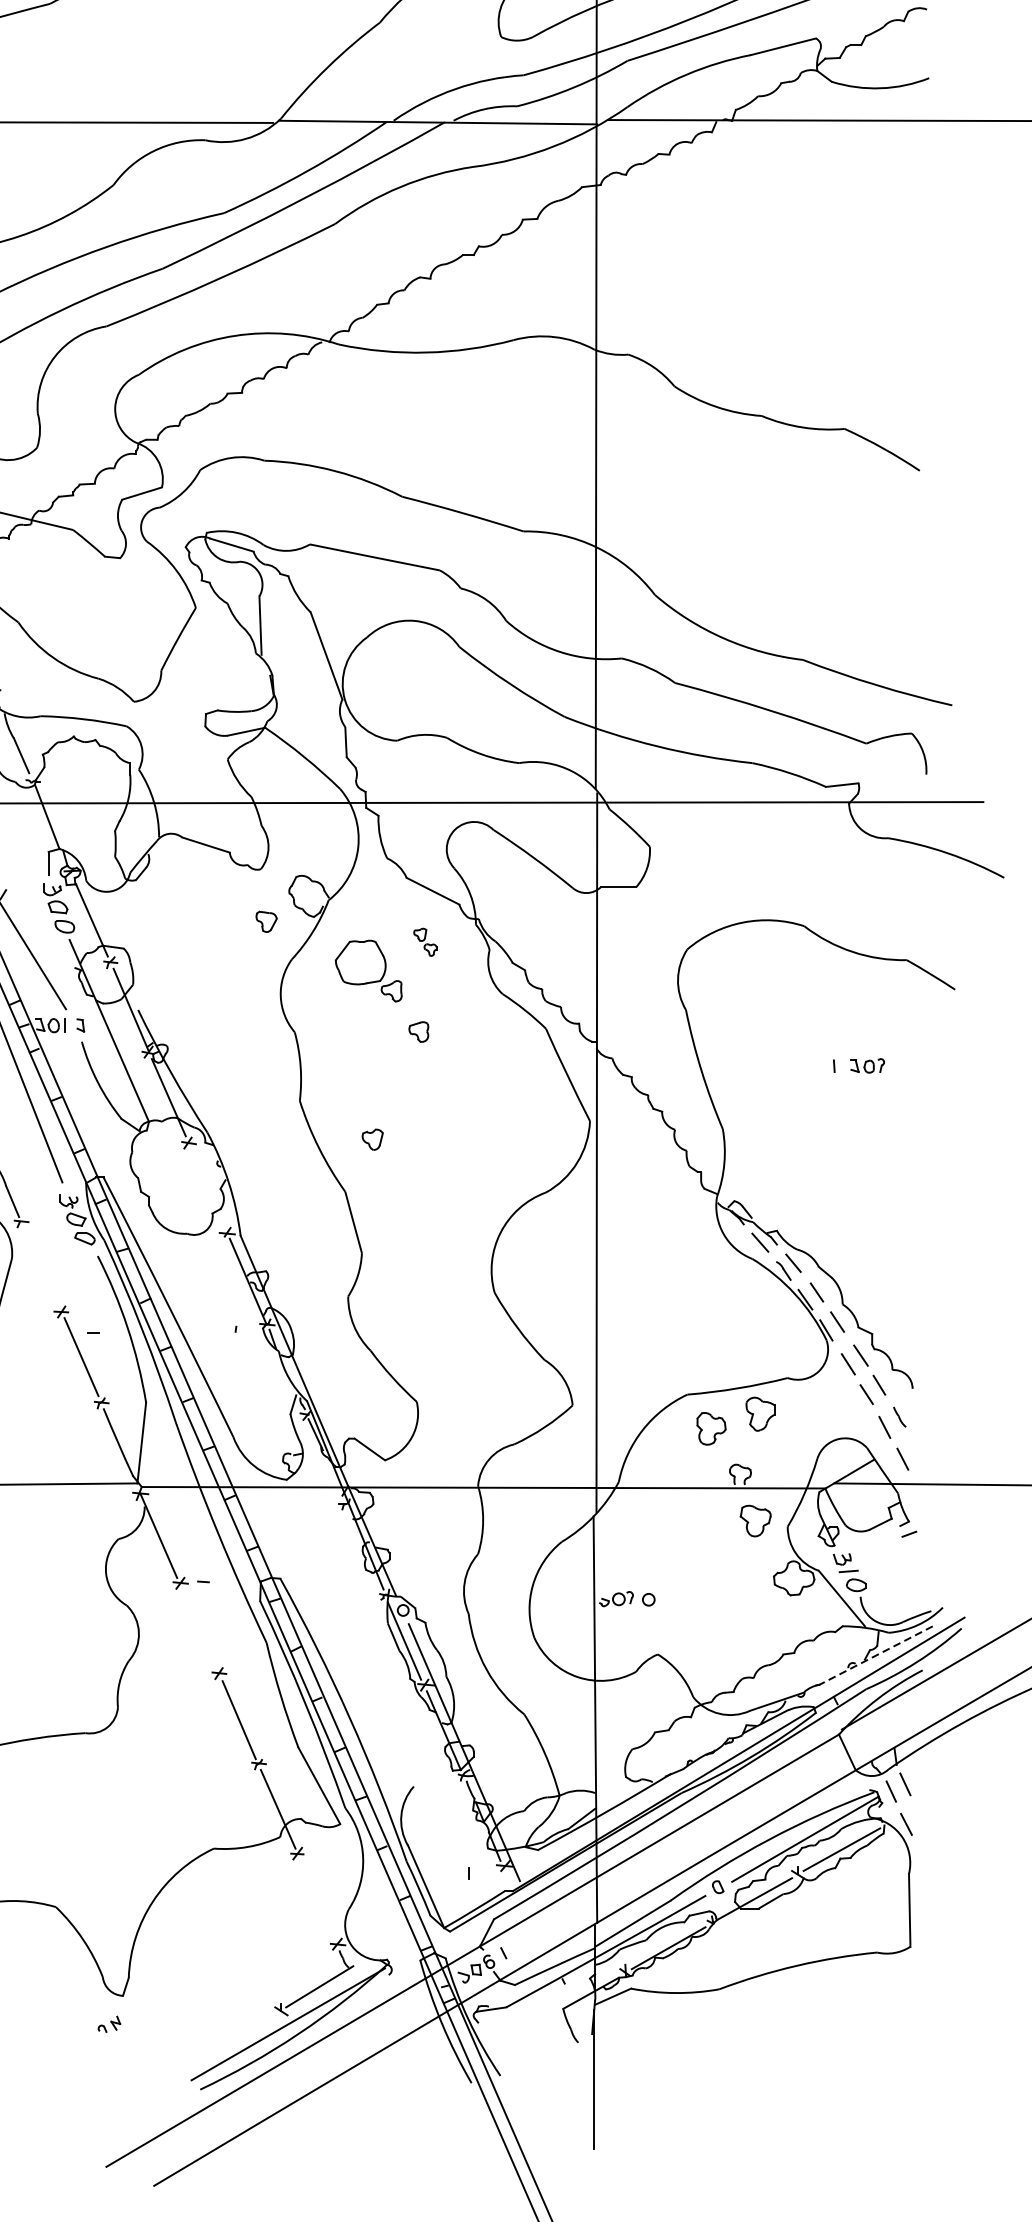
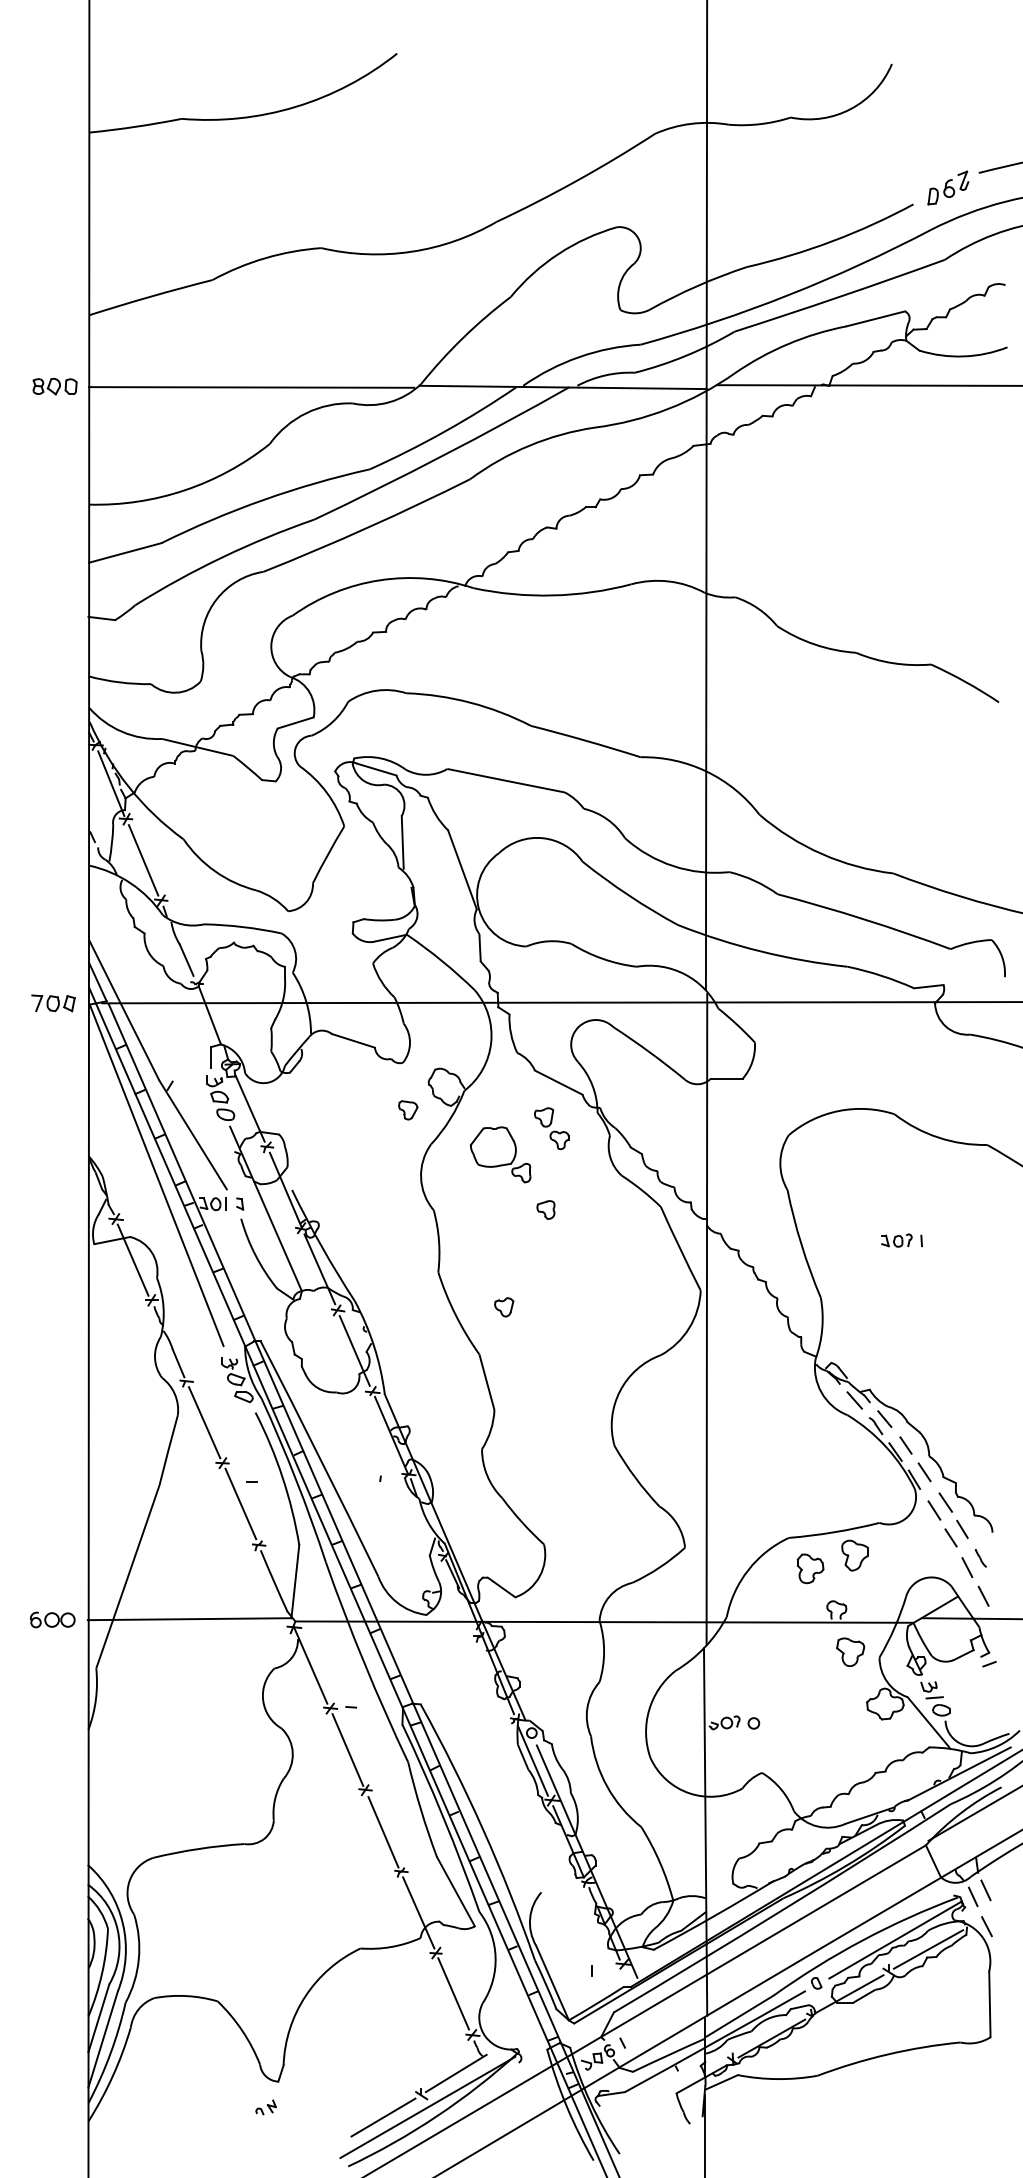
part: (425, 941) -> (551, 1128), size x1.67
part: (867, 1065) -> (896, 1240), moved
line: (207, 1187) -> (354, 1350), added
line: (41, 1267) -> (204, 1422), added
line: (199, 1628) -> (347, 1749), added
line: (876, 1655) -> (959, 1773), dashed -> solid
line: (316, 1898) -> (453, 1993), added
line: (239, 2035) -> (383, 2117), added

